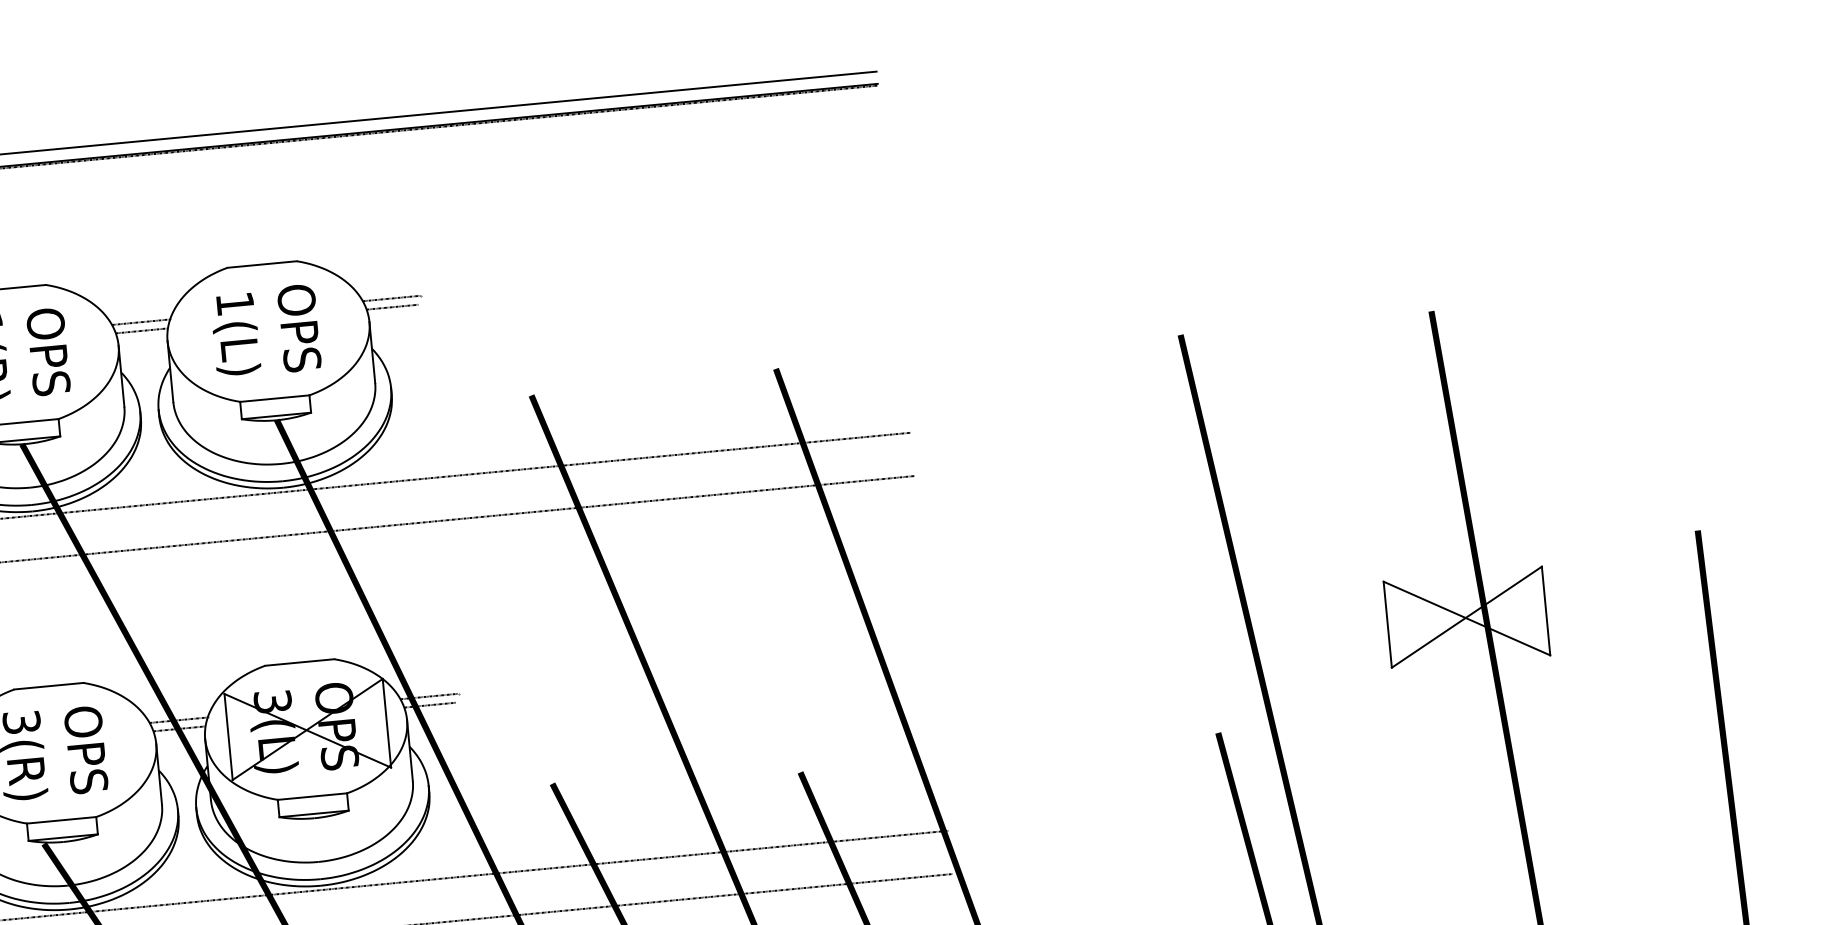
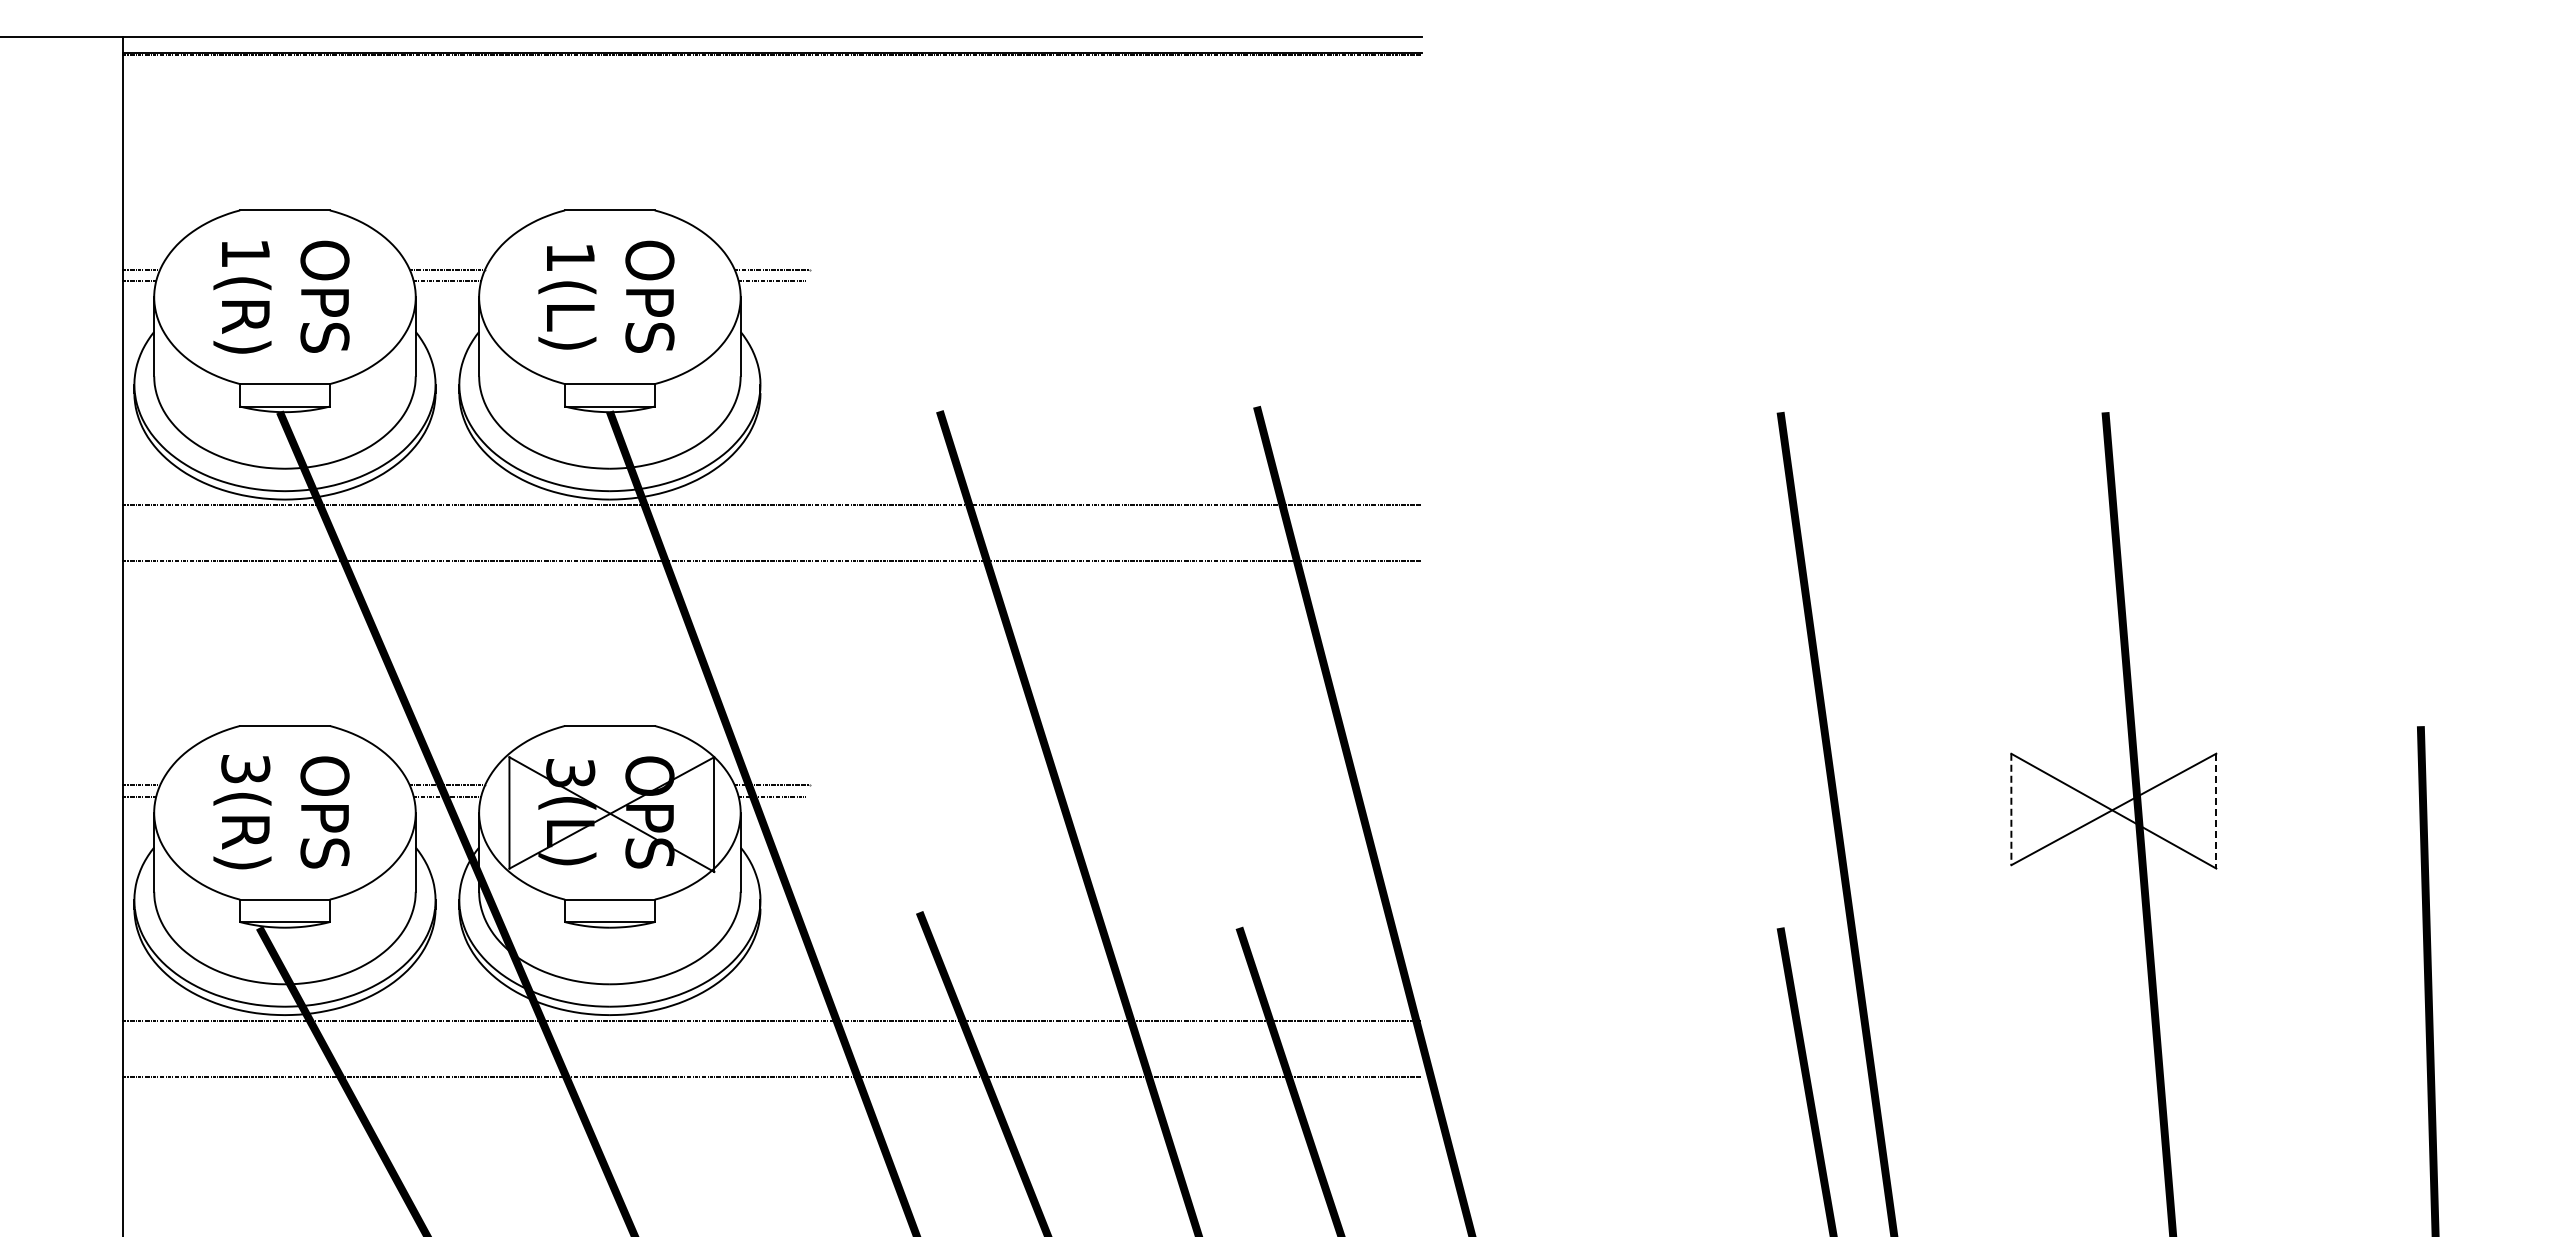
line: (1546, 611) -> (2216, 811), solid -> dashed
line: (1387, 624) -> (2011, 809), solid -> dashed

